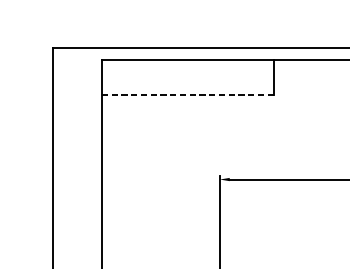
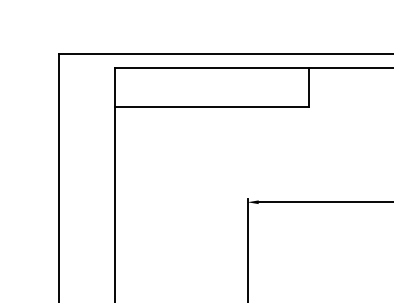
line: (188, 94) -> (212, 106), dashed -> solid

